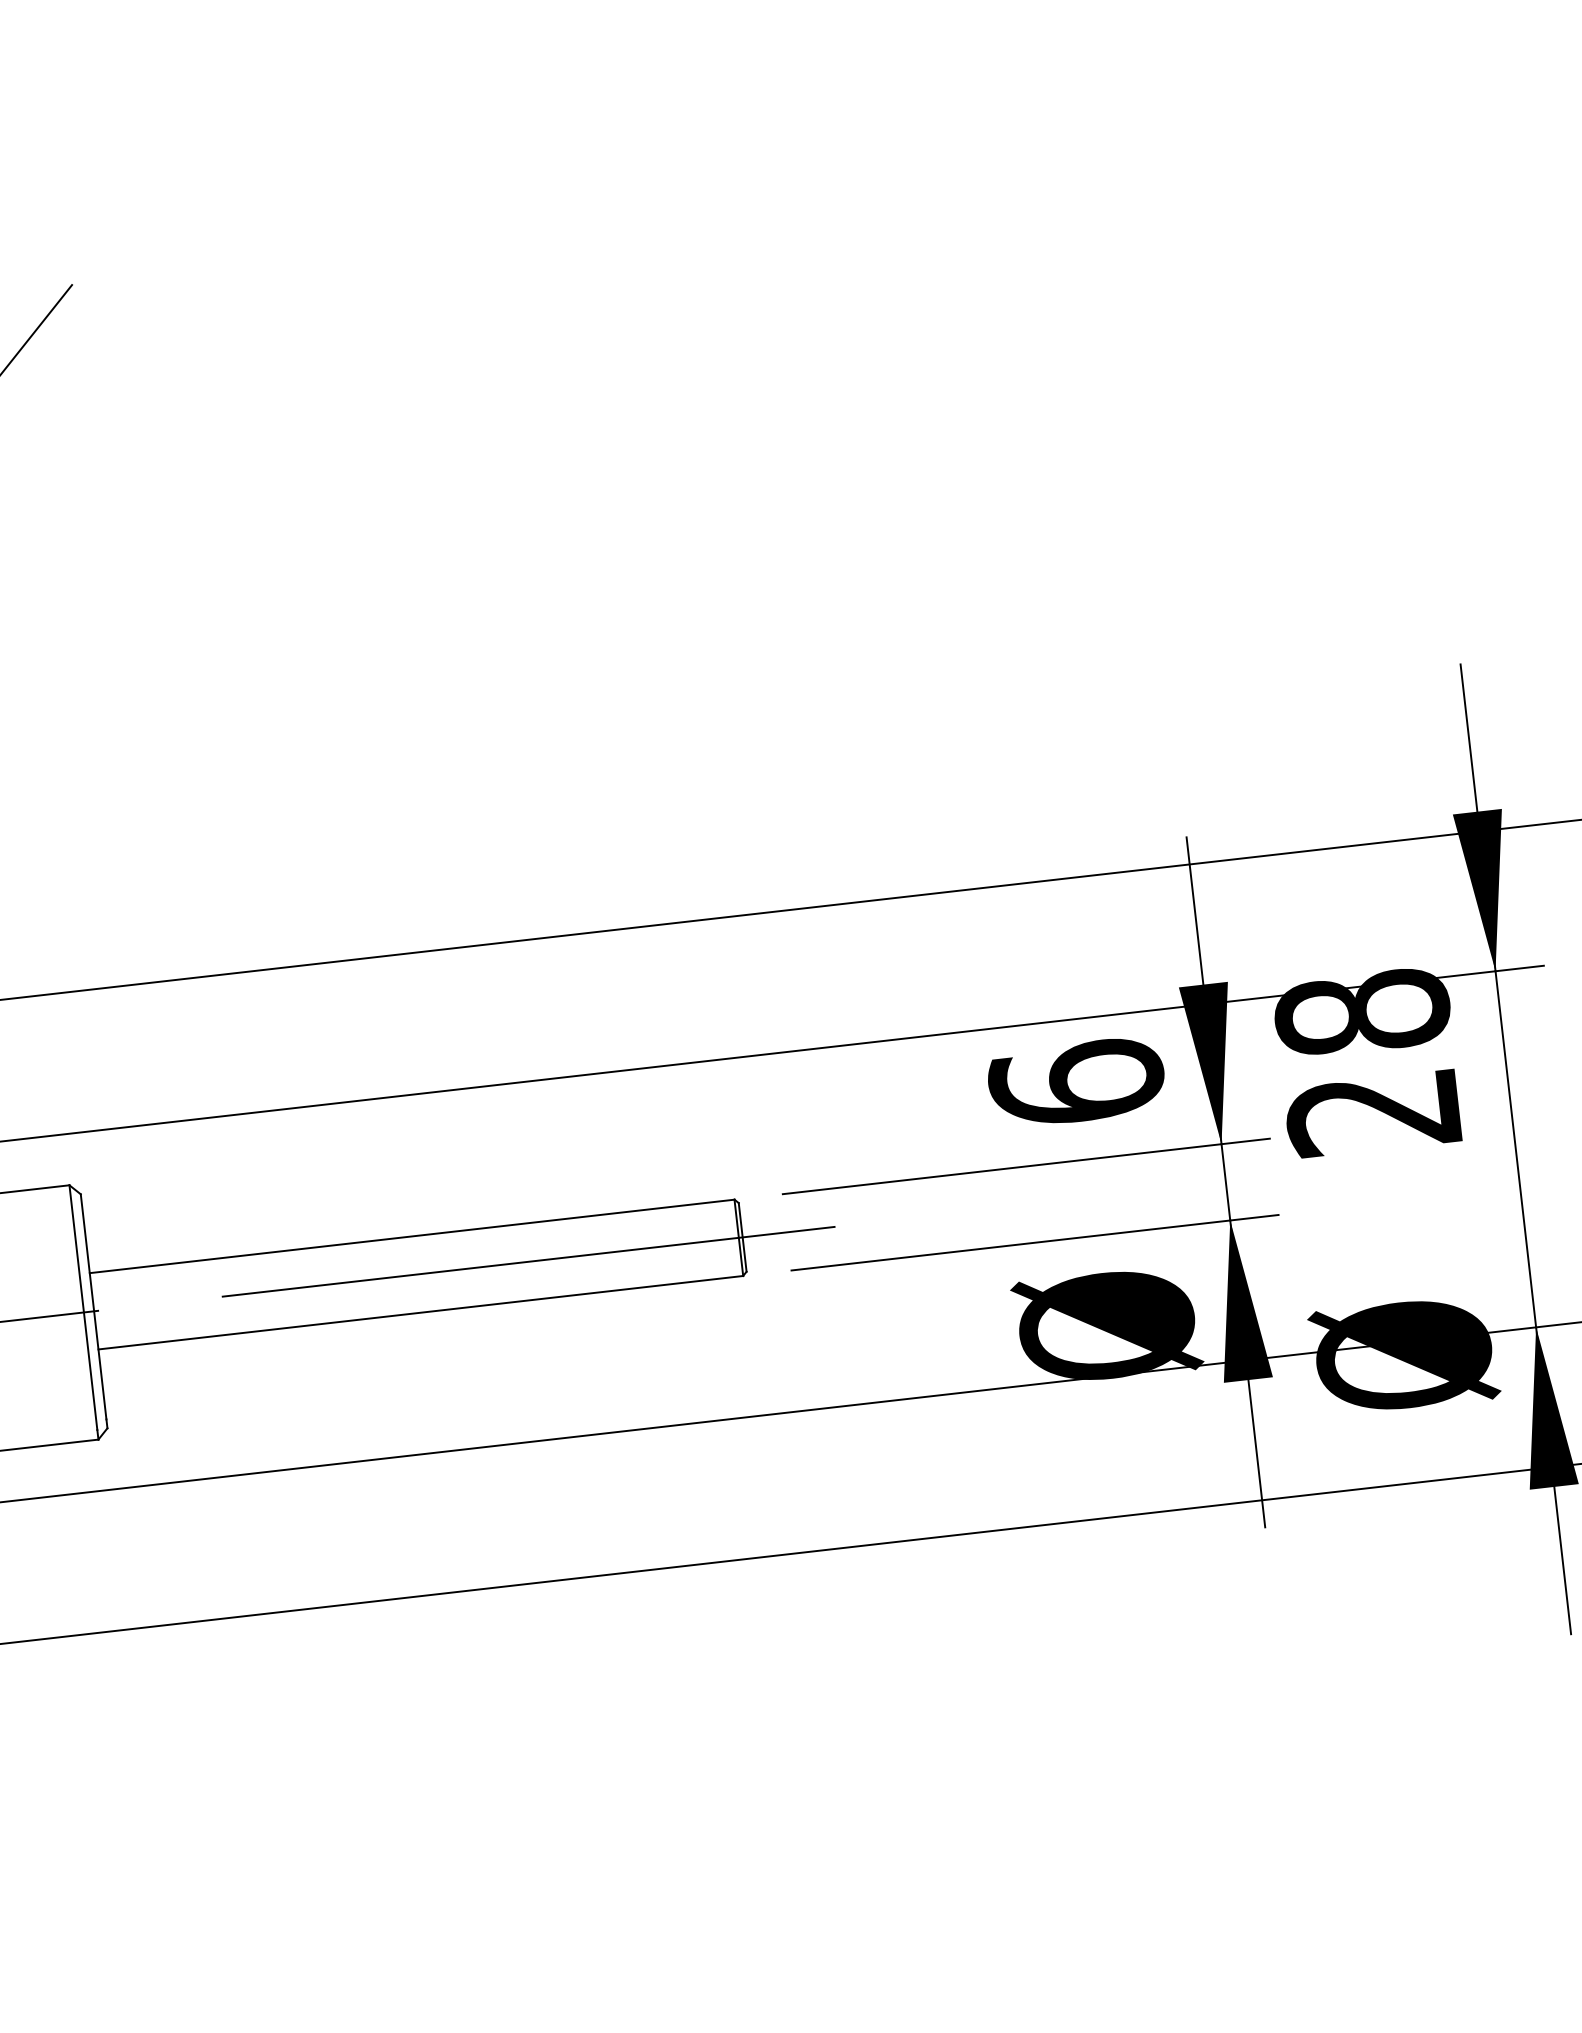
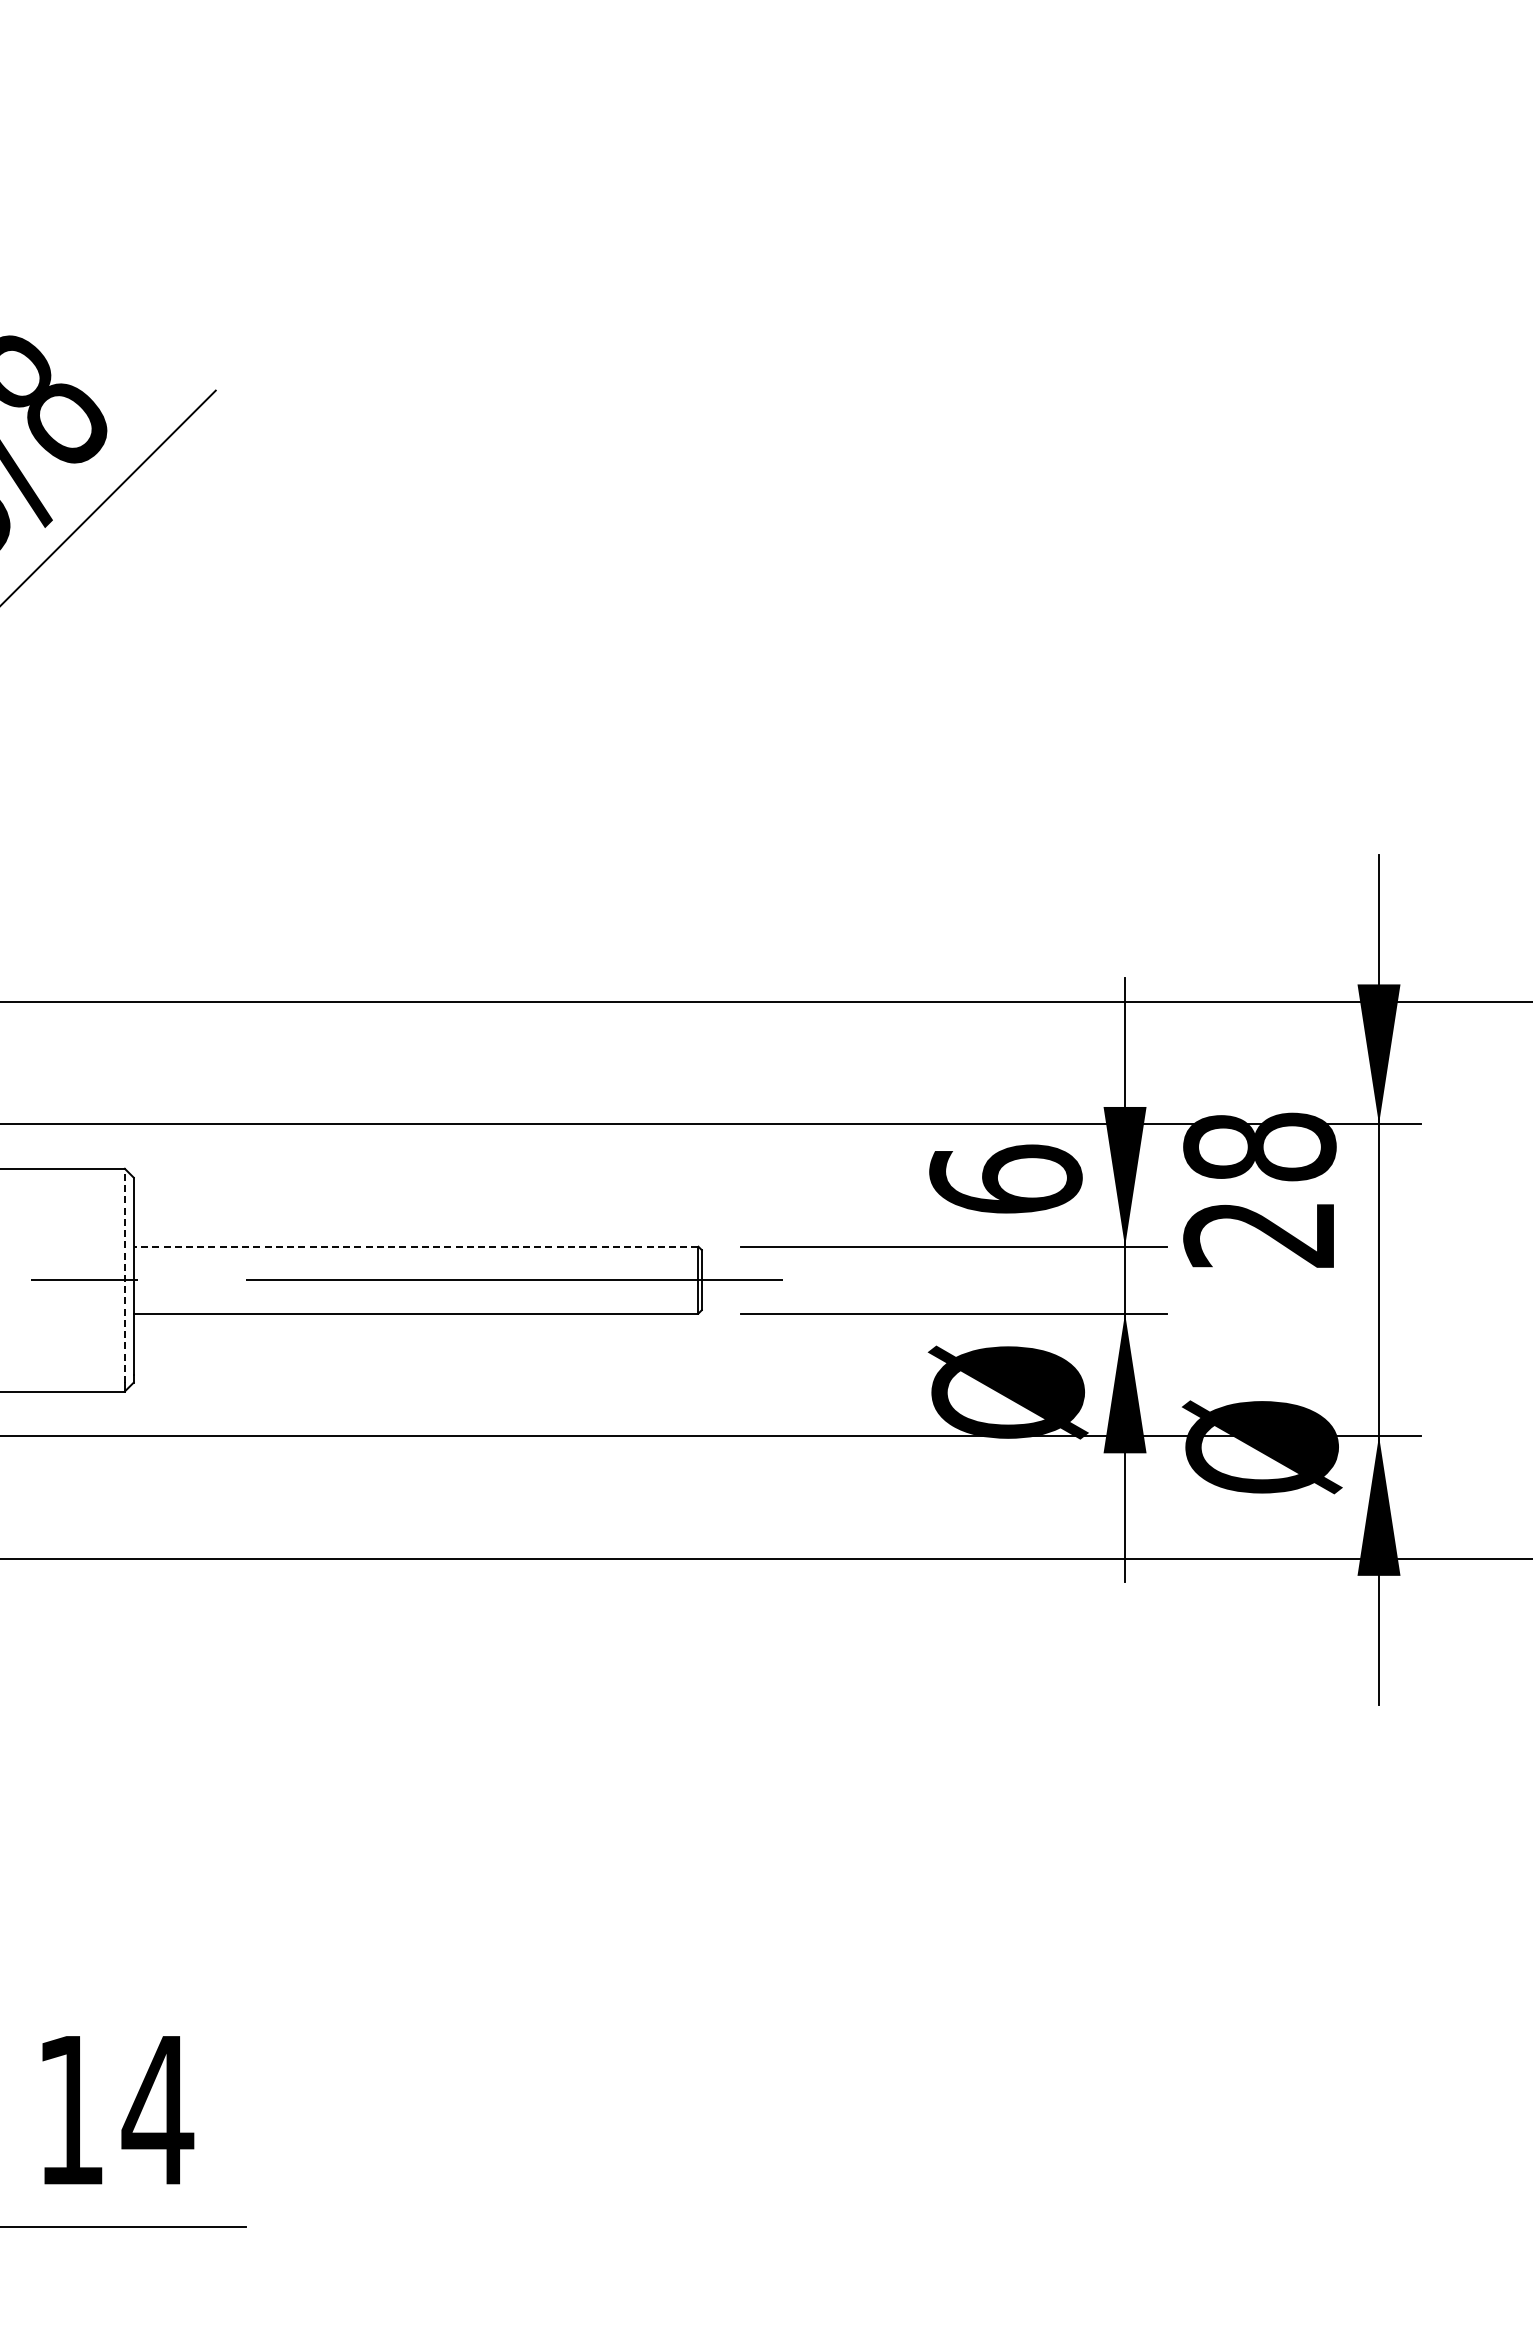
line: (411, 1236) -> (415, 1246), solid -> dashed
line: (82, 1307) -> (124, 1275), solid -> dashed

